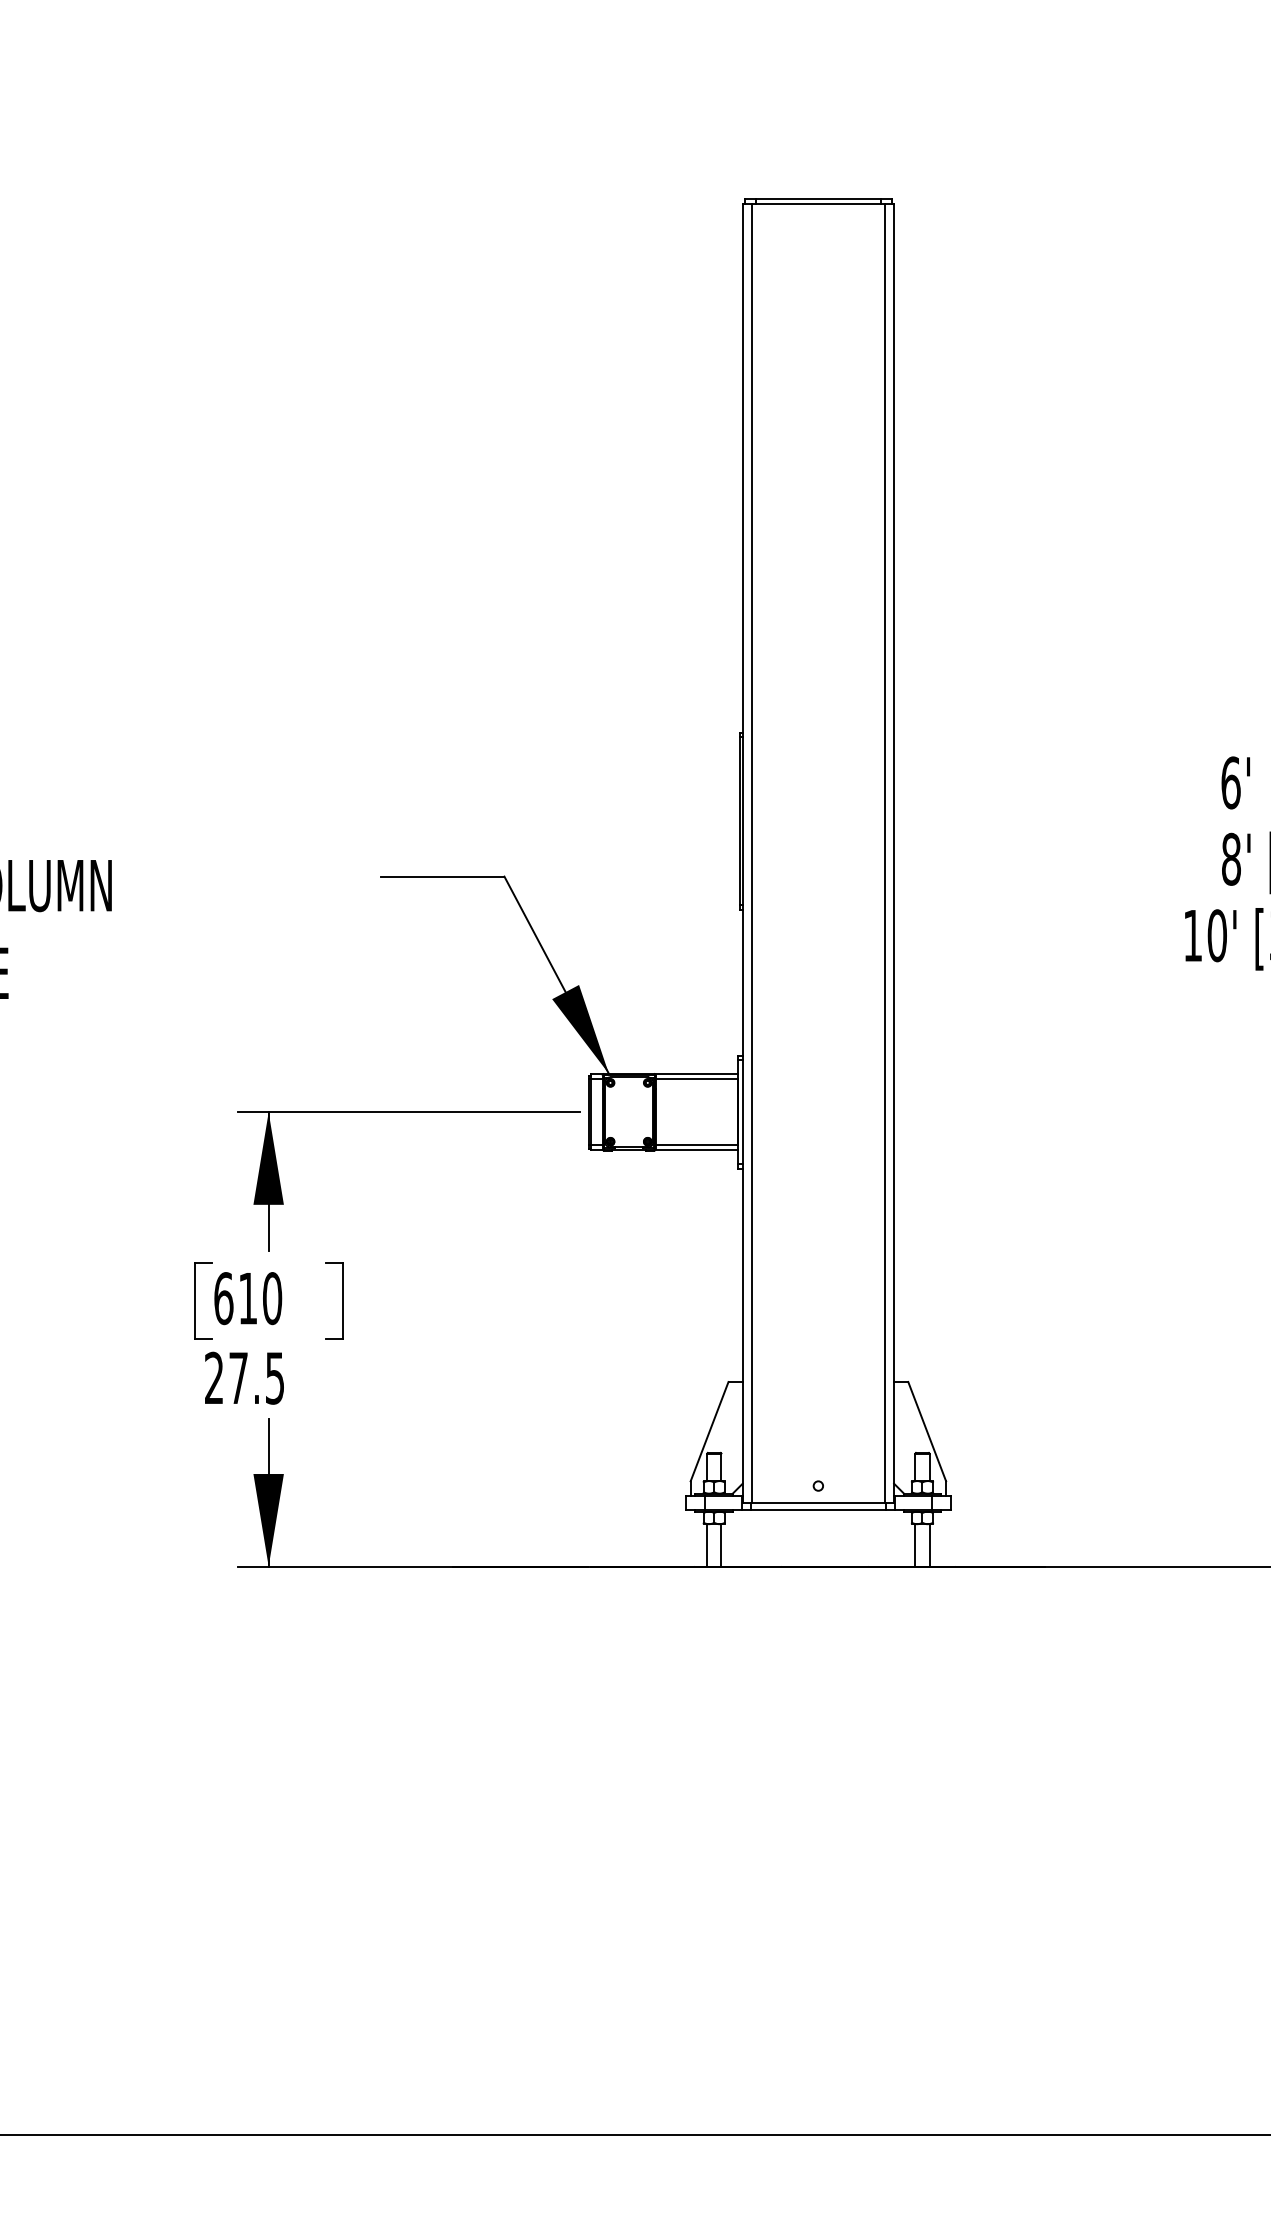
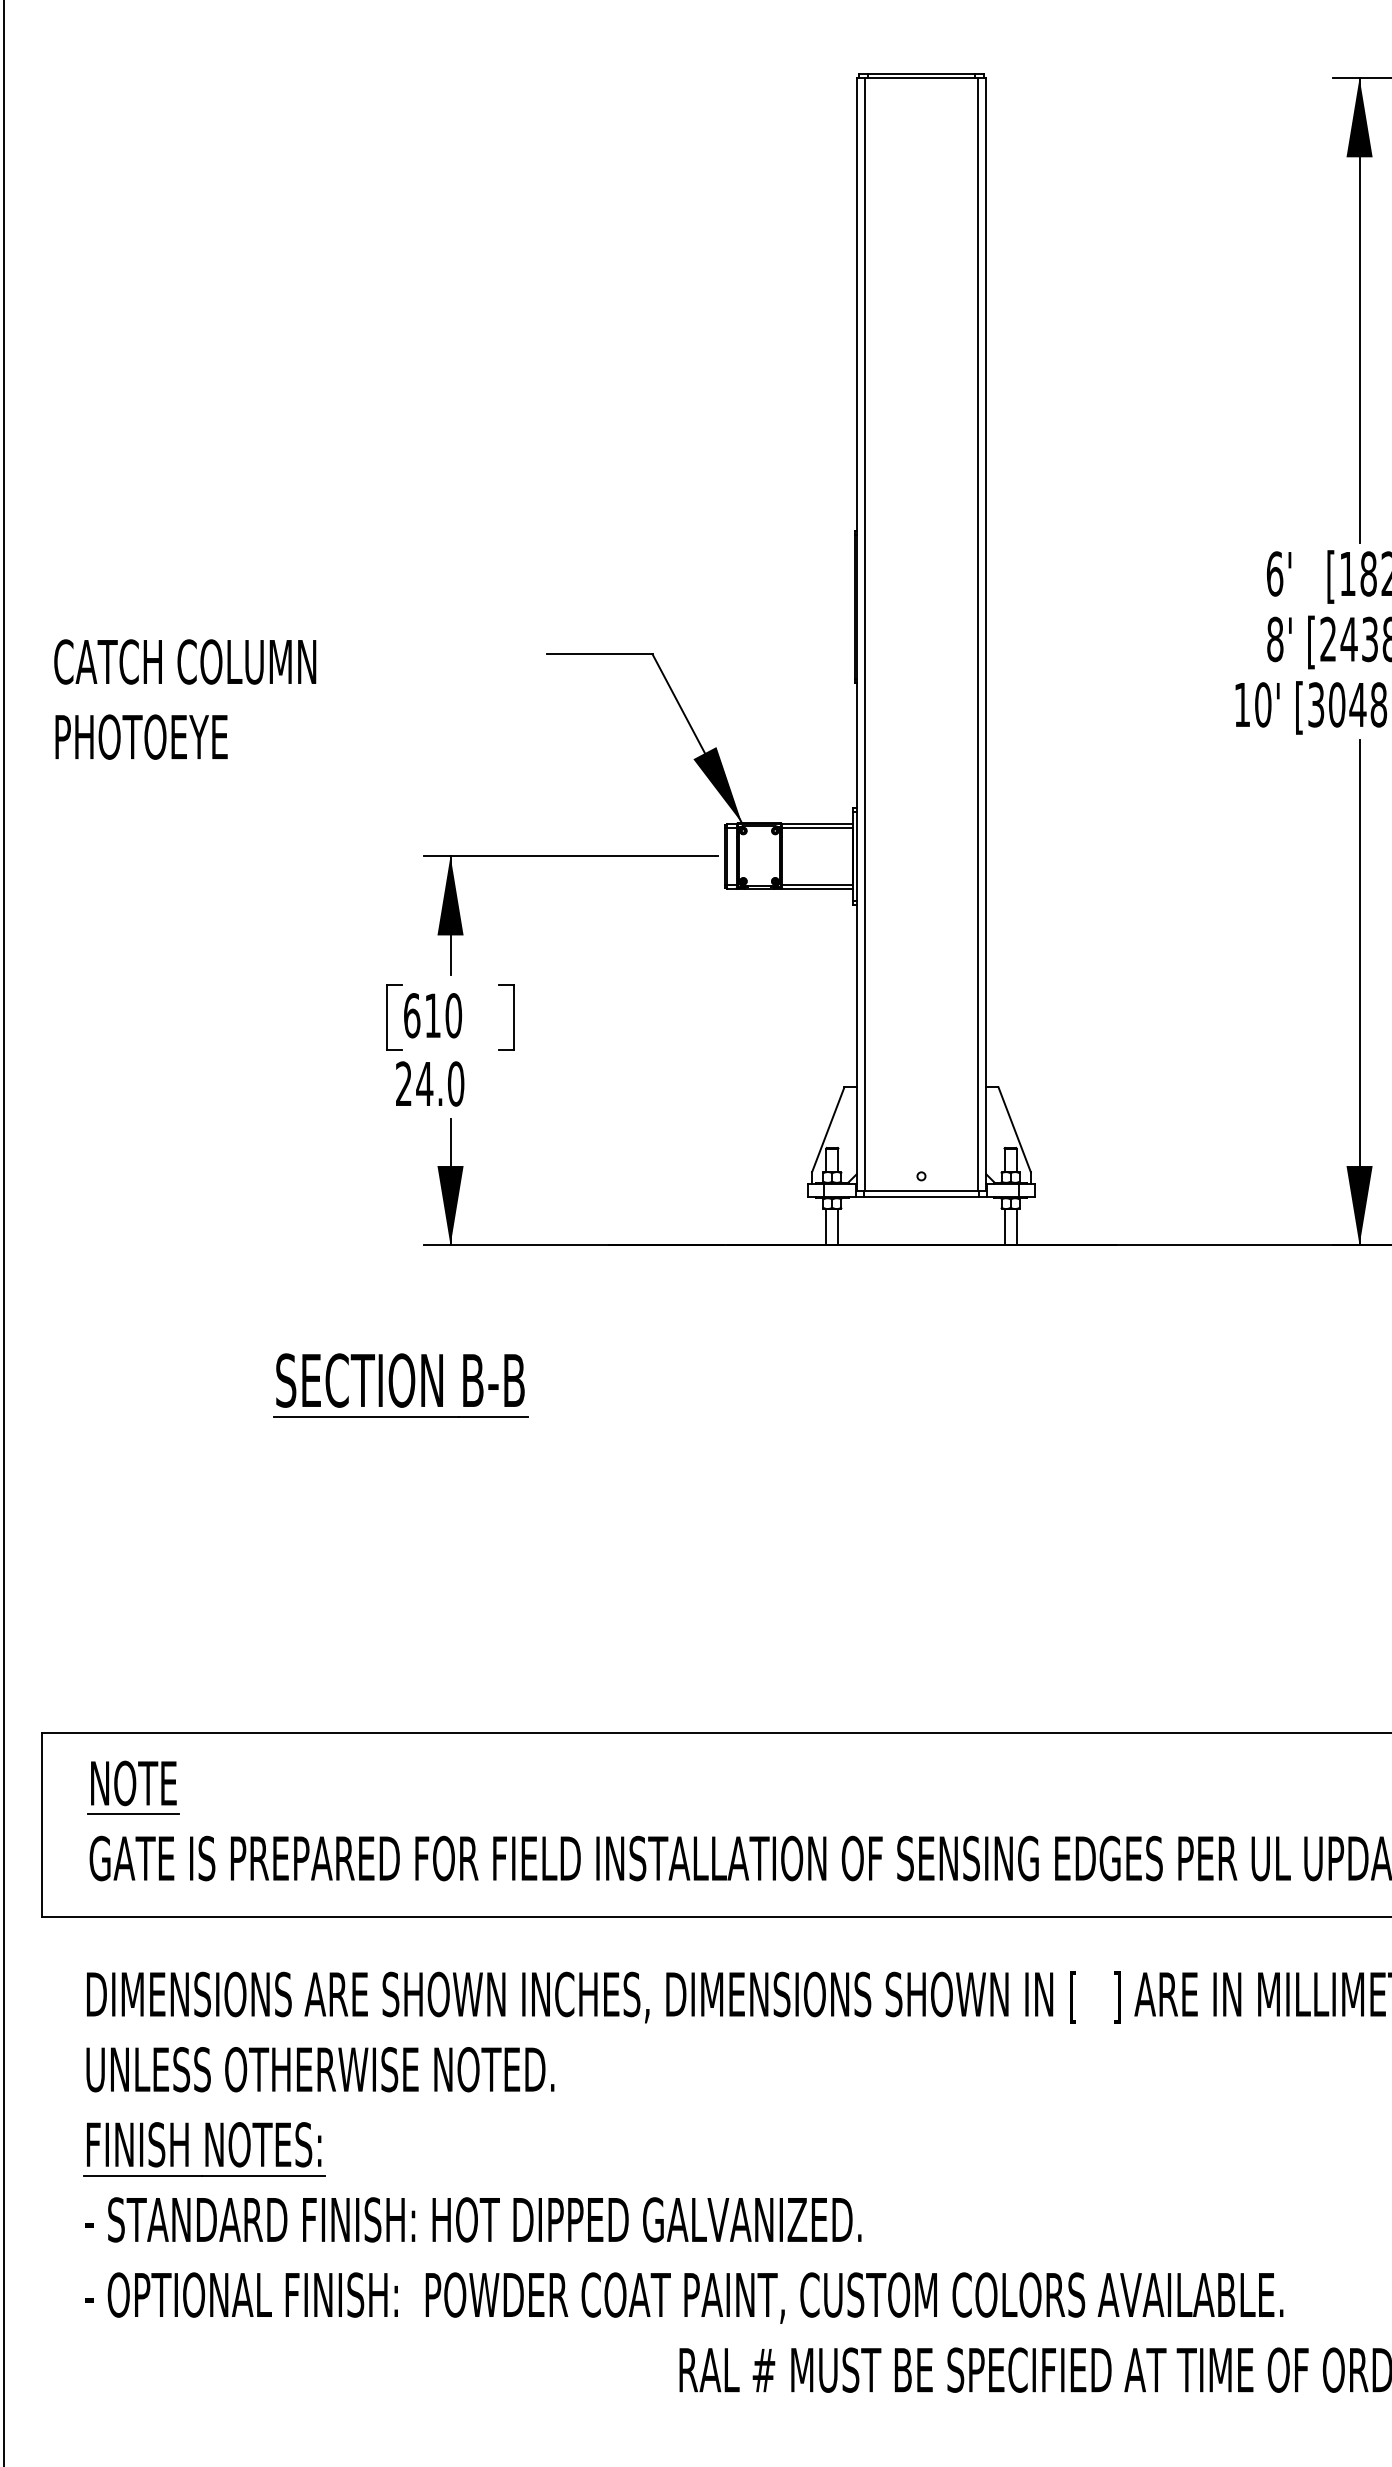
text: (256, 1377) -> (440, 1083), 27.5 -> 24.0
part: (210, 1730) -> (400, 1385), added

